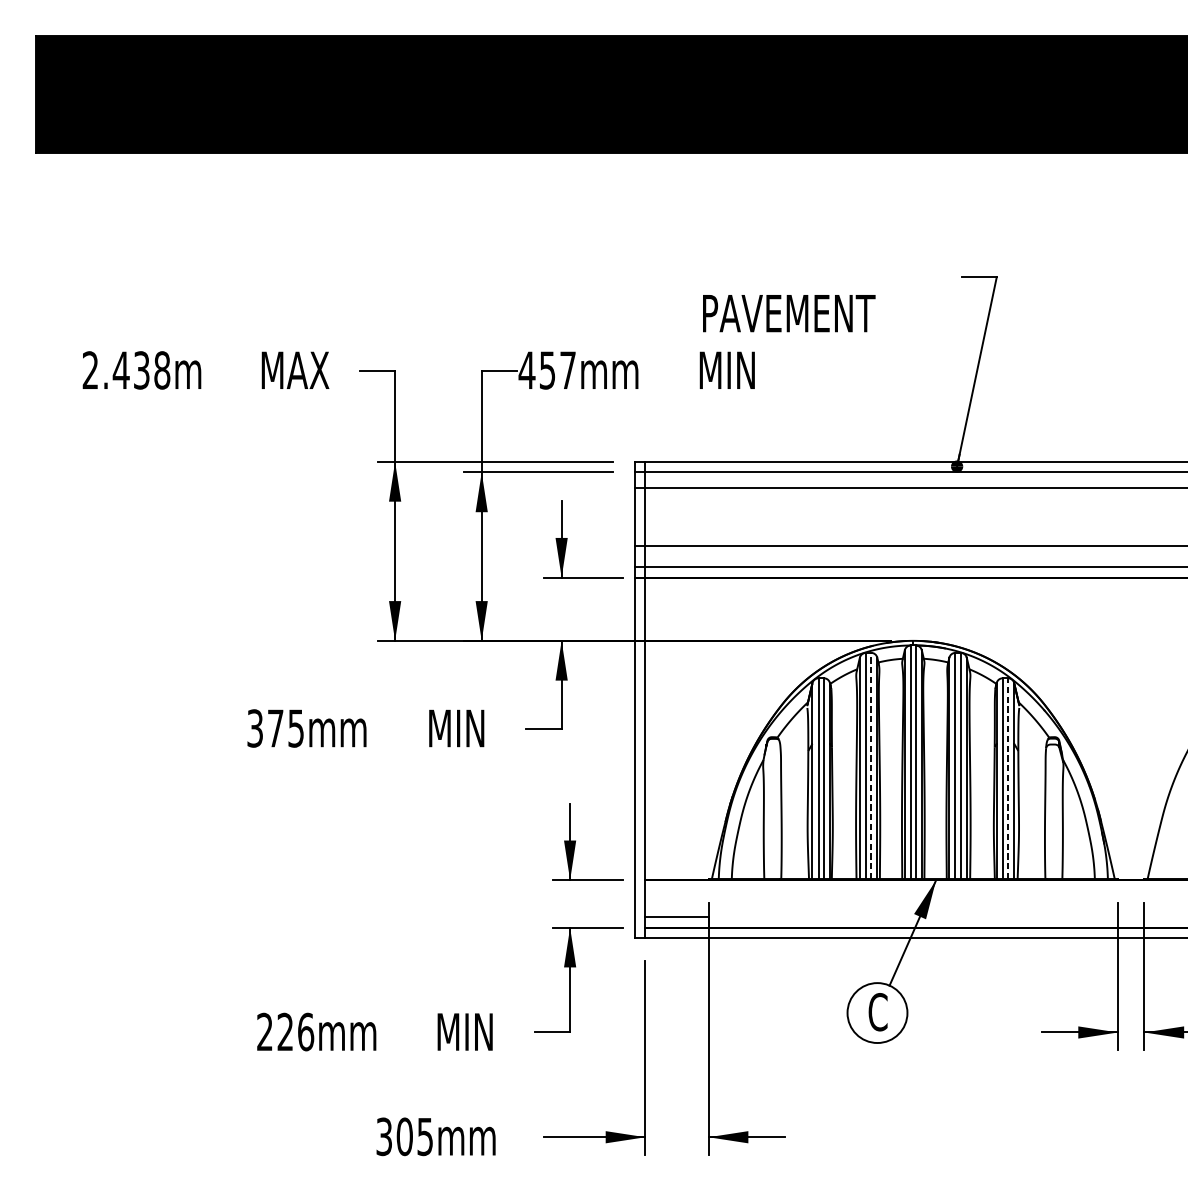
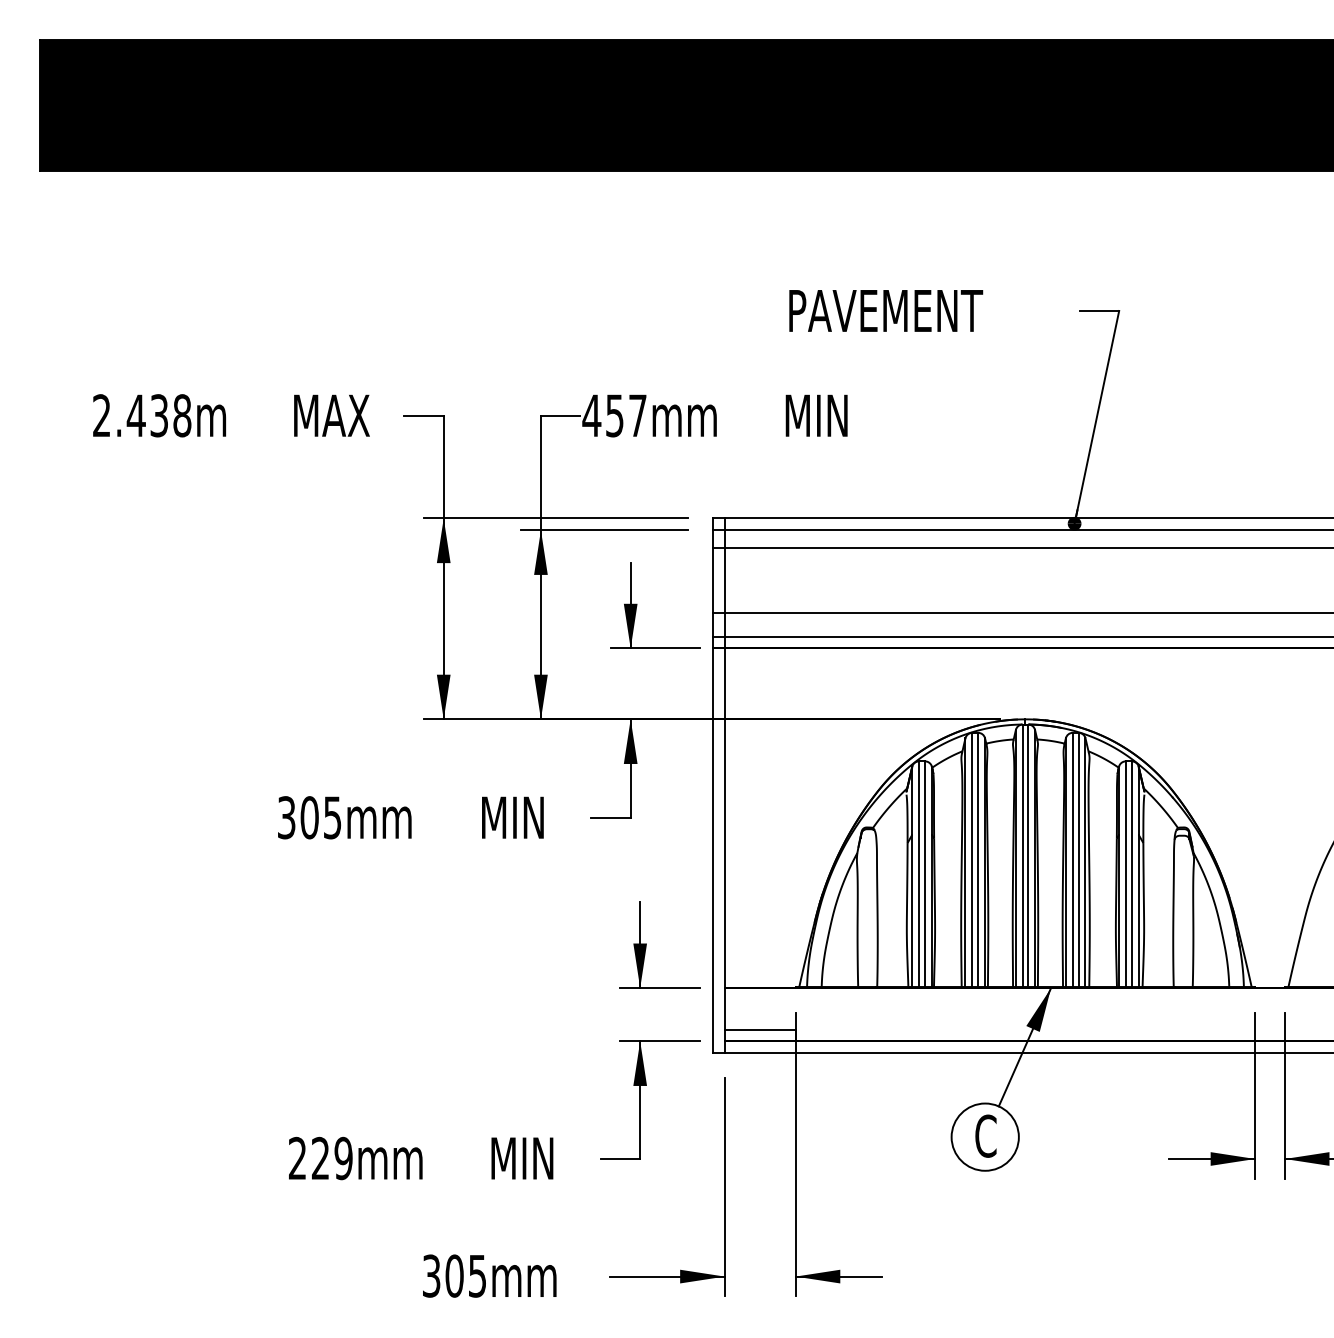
text: (789, 313) -> (886, 310), moved
text: (275, 728) -> (309, 817), 375mm -> 305mm
line: (871, 765) -> (978, 859), dashed -> solid
line: (1007, 779) -> (1131, 874), dashed -> solid
text: (305, 1032) -> (343, 1158), 226mm -> 229mm

